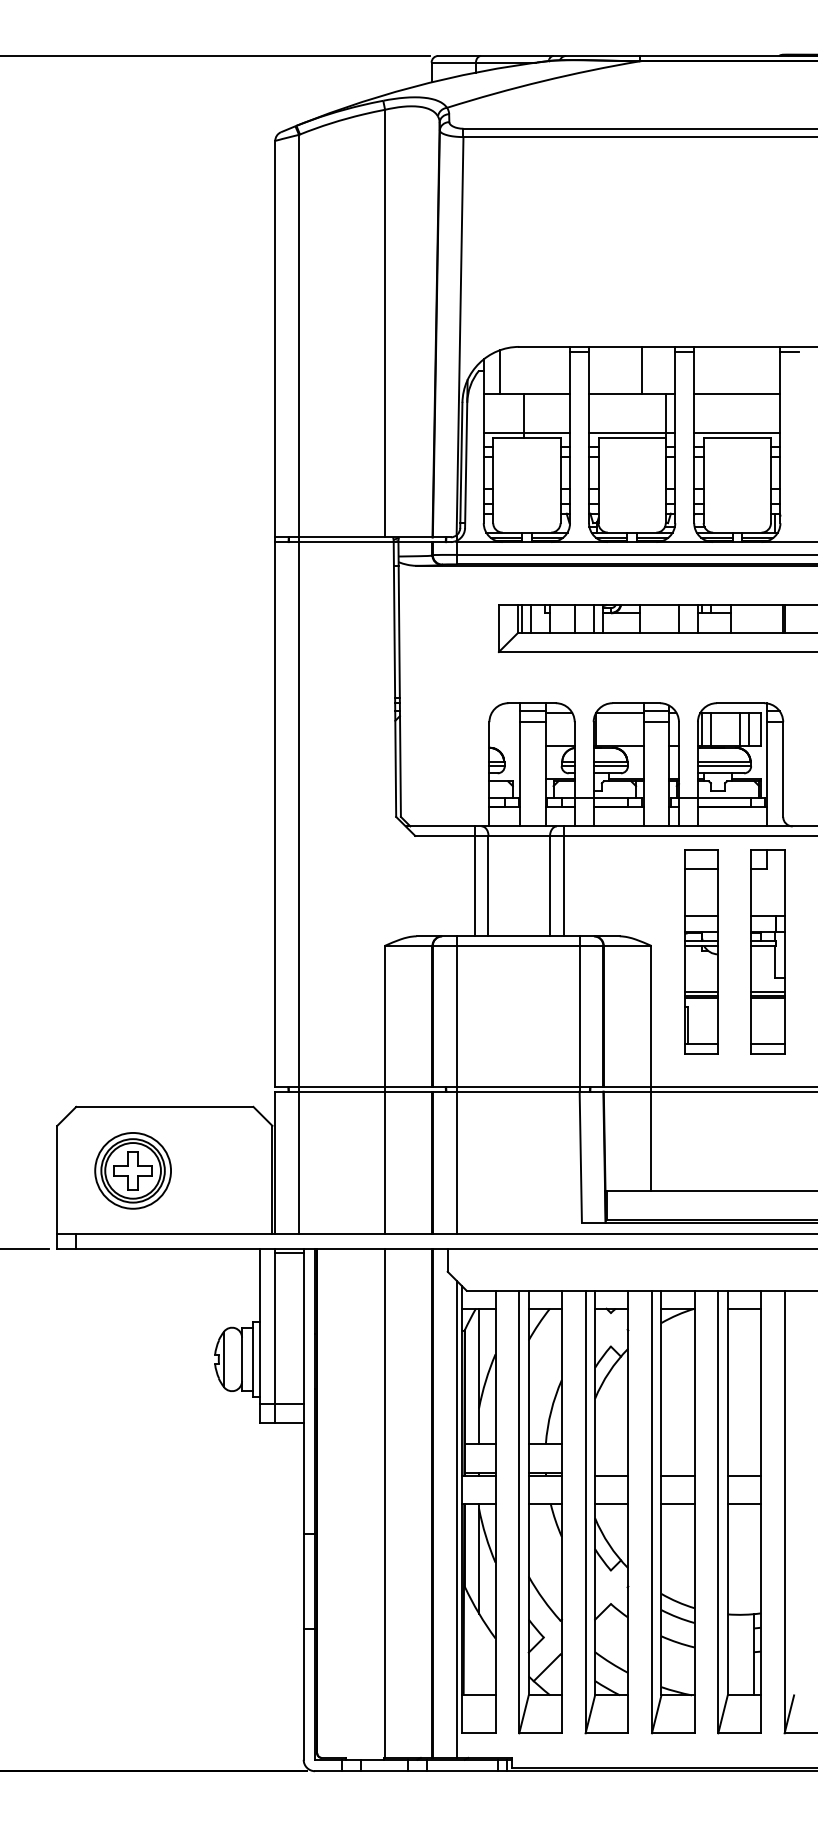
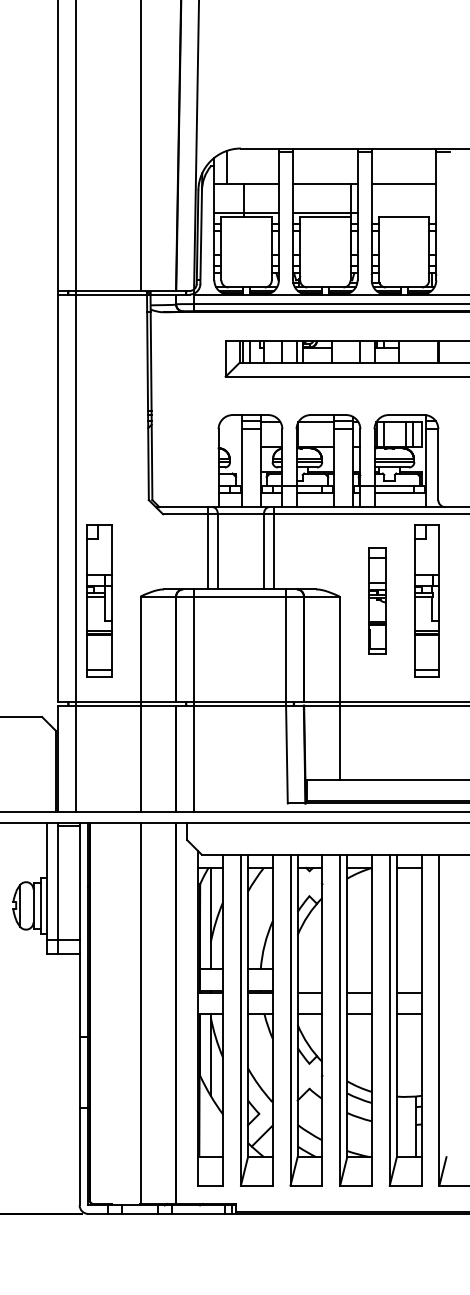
line: (642, 370) -> (333, 166), removed
line: (737, 433) -> (404, 213), removed
part: (329, 951) -> (98, 600), added
part: (701, 951) -> (377, 600), size x0.7
line: (456, 1518) -> (193, 1024), removed

